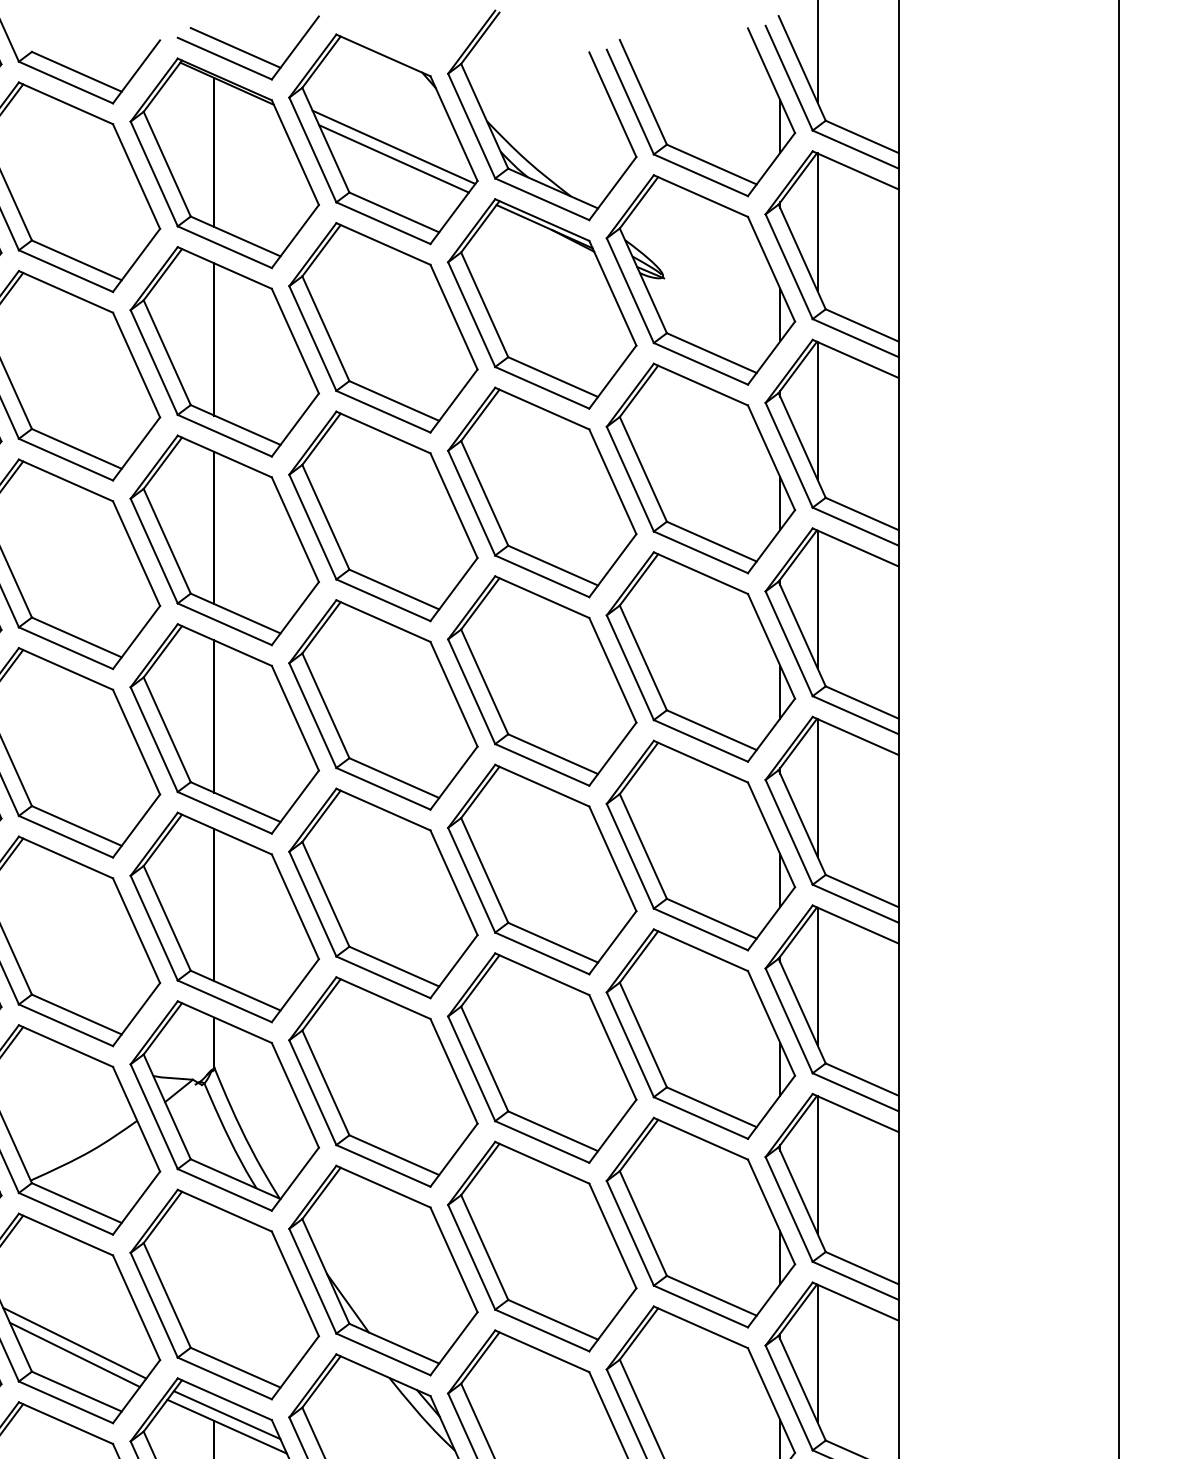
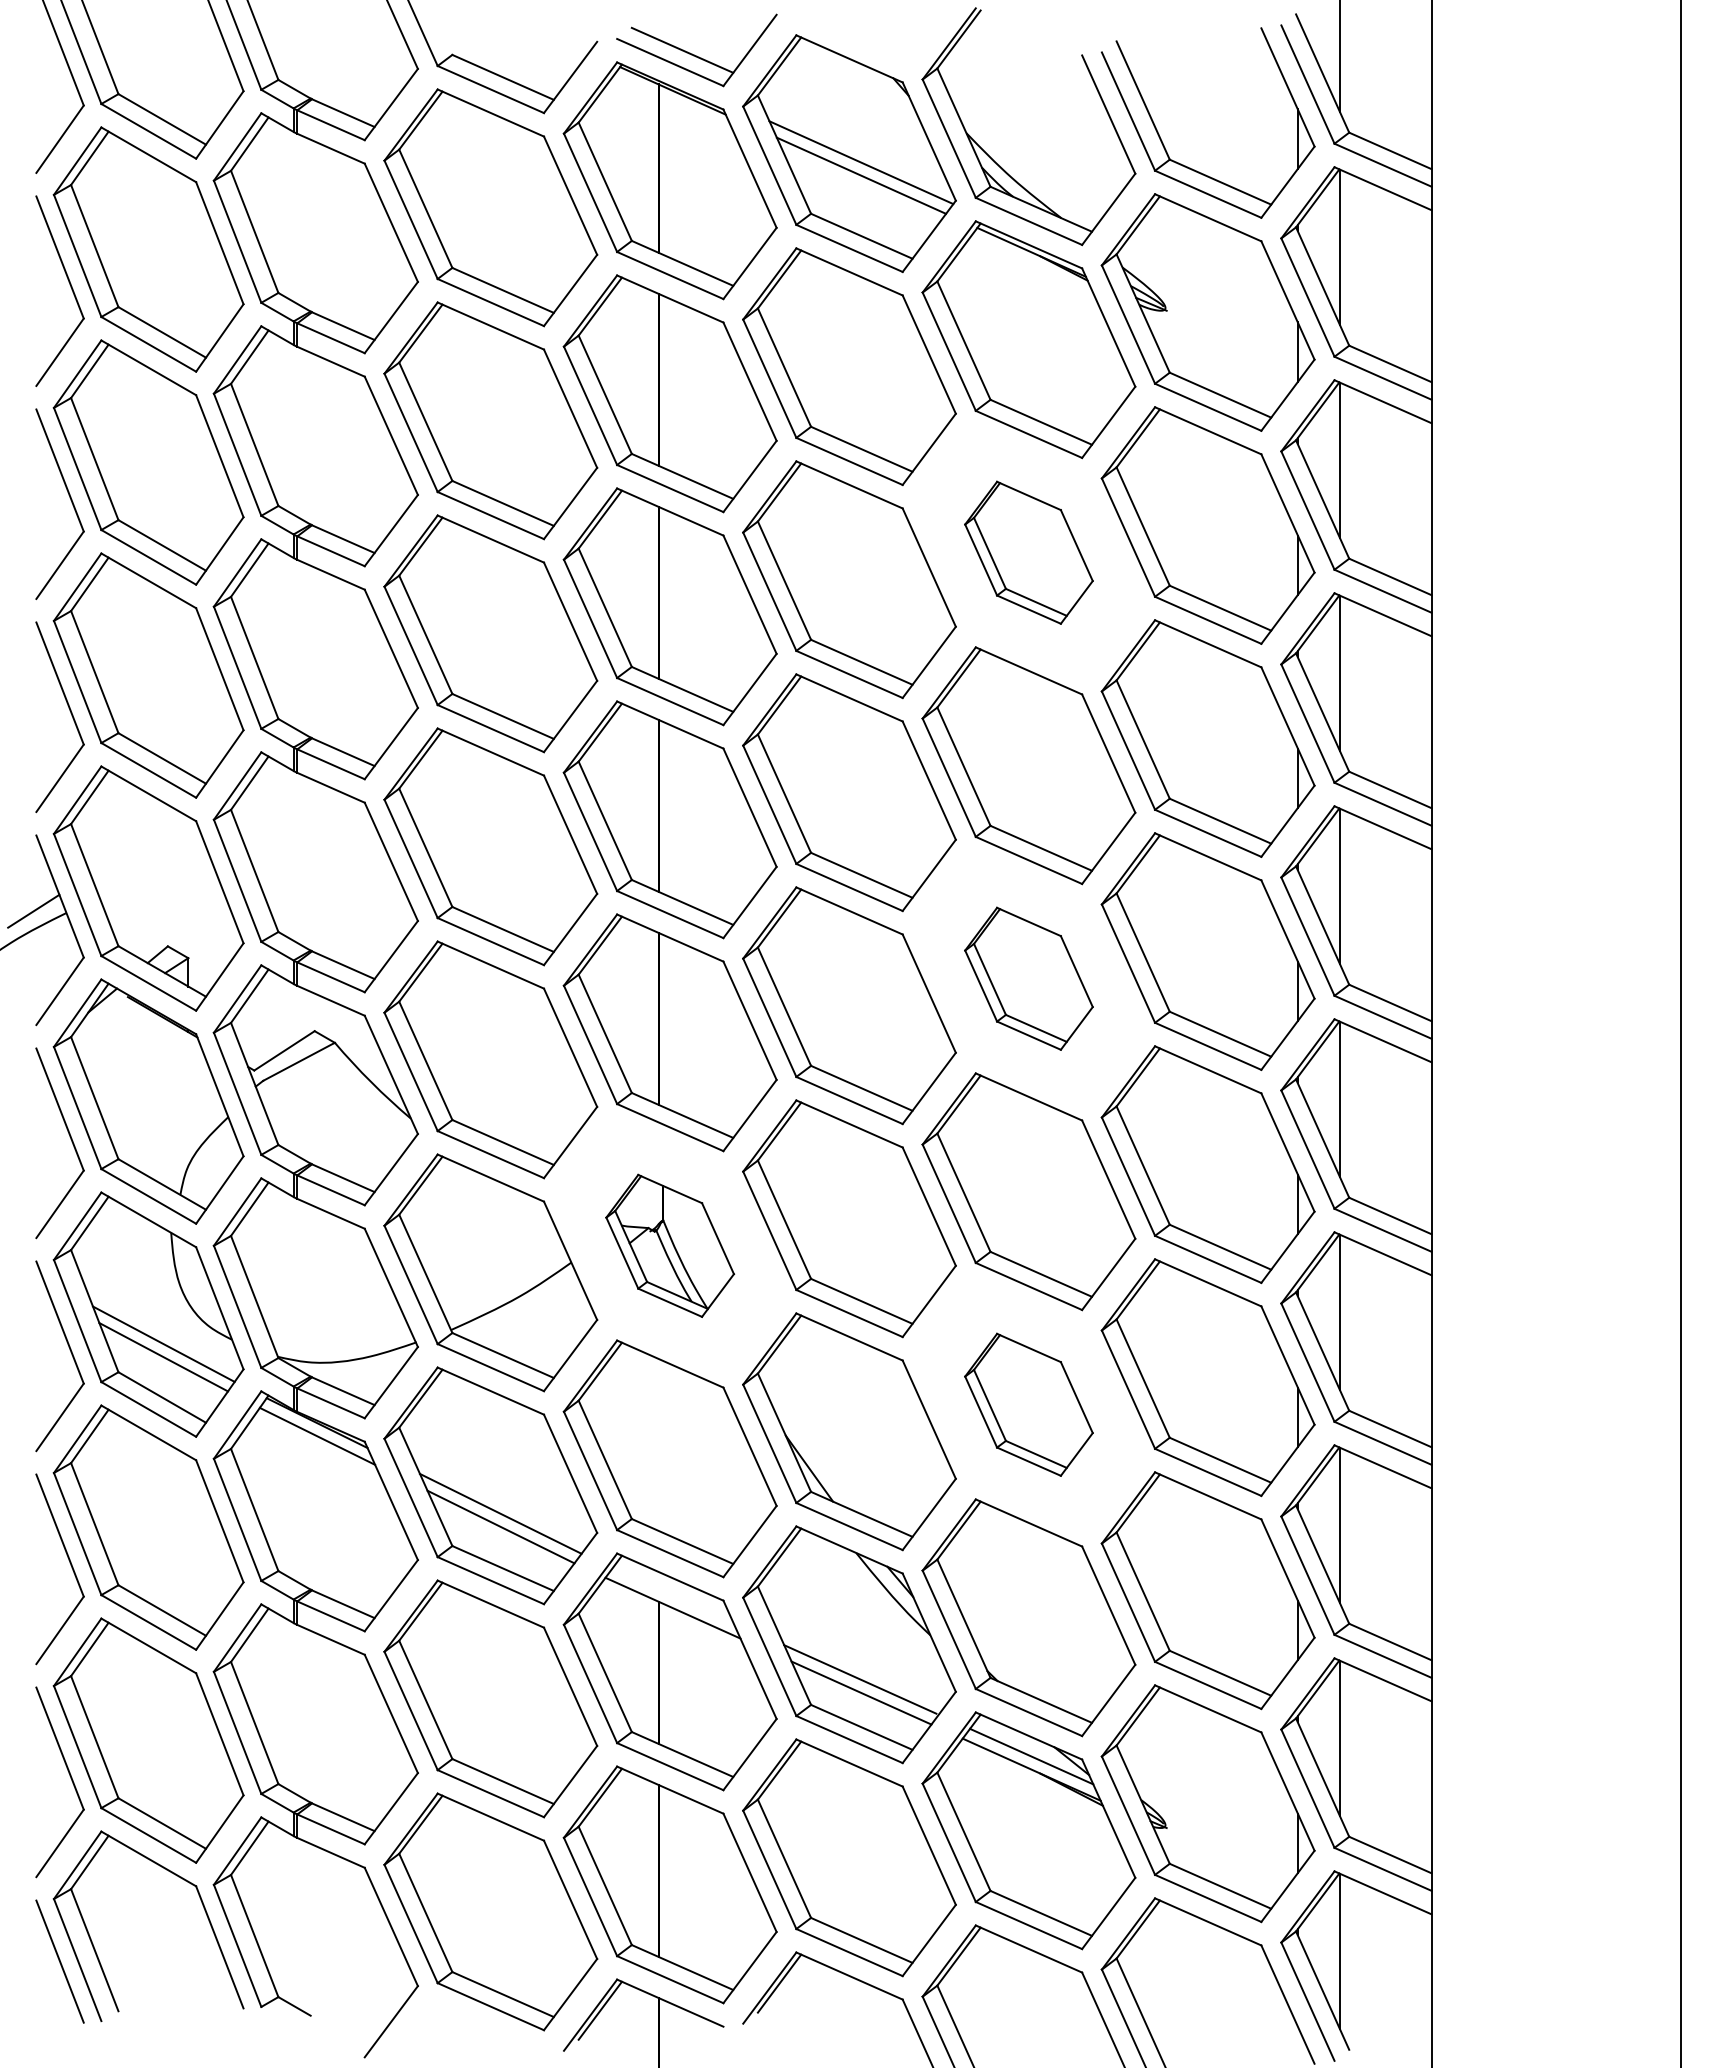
part: (541, 492) -> (1028, 552), size x0.6
part: (541, 869) -> (1028, 978), size x0.6
part: (224, 1105) -> (669, 1245), size x0.6
part: (541, 1246) -> (1028, 1404), size x0.6
line: (226, 1415) -> (672, 1595), removed

